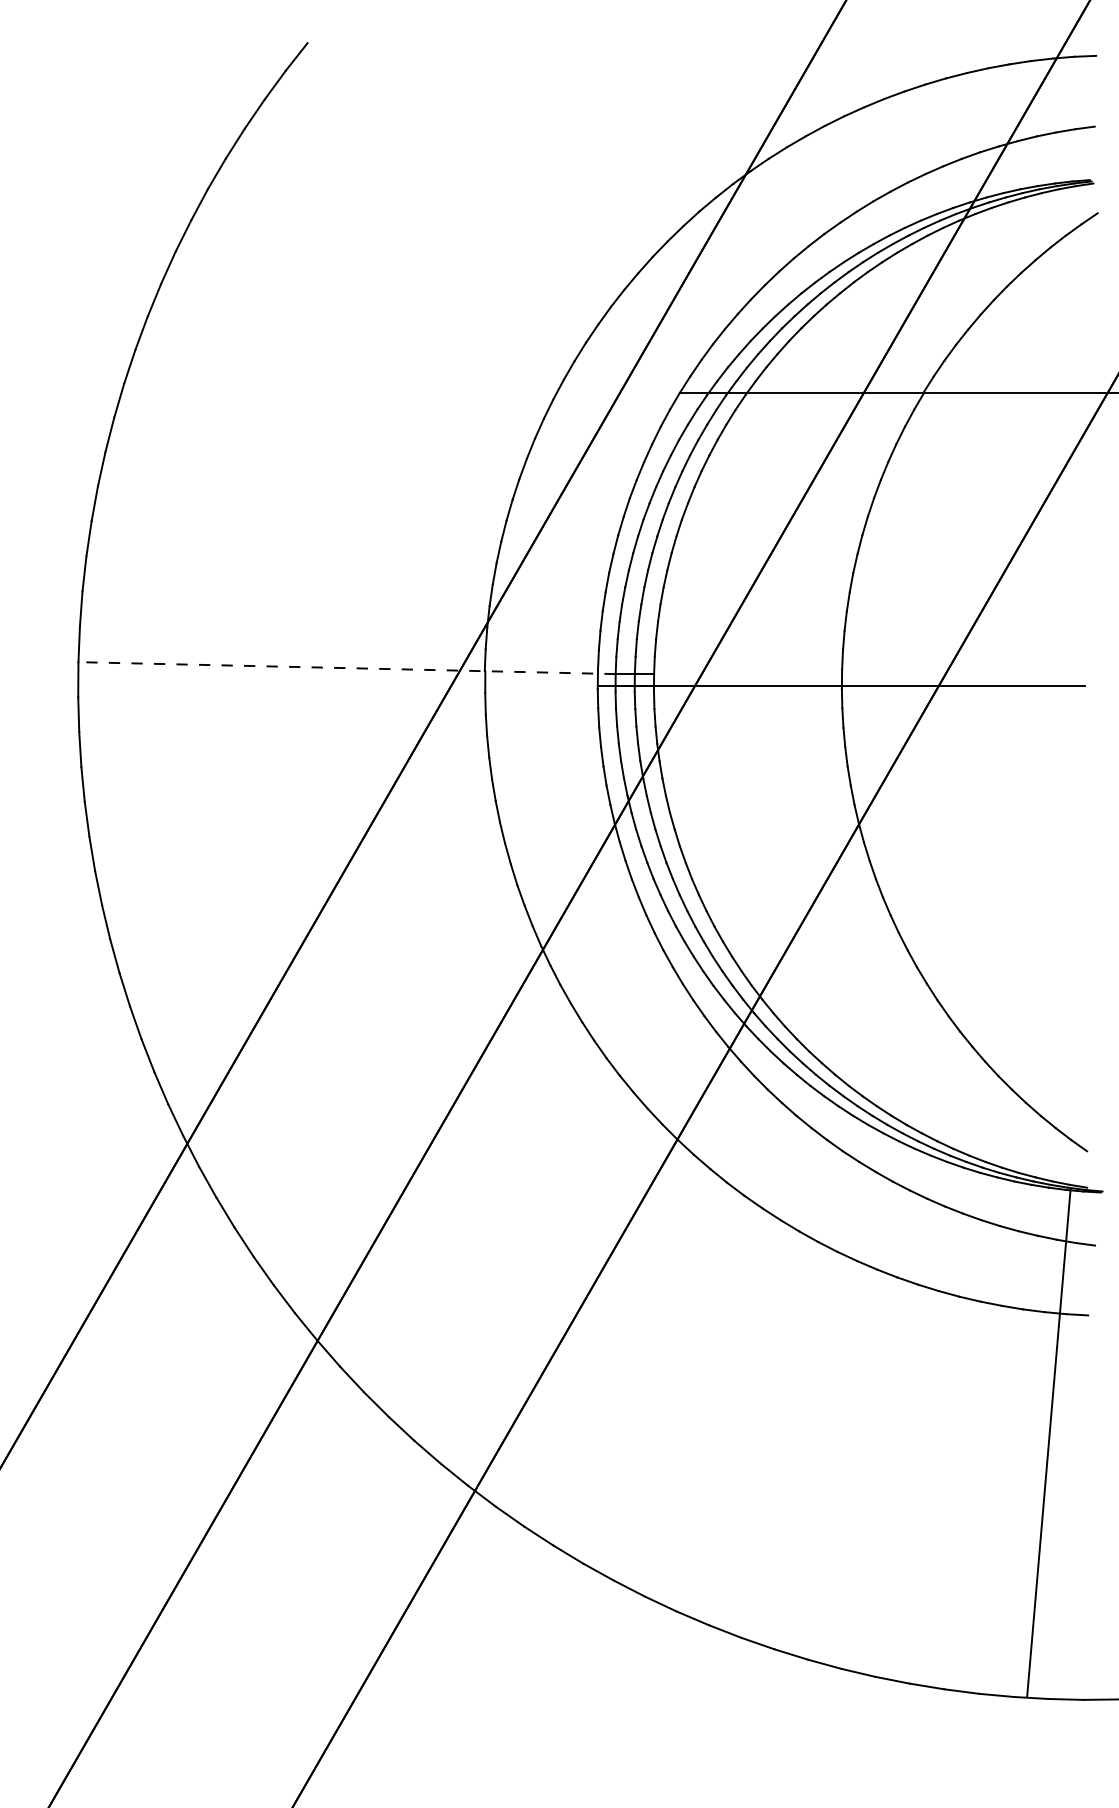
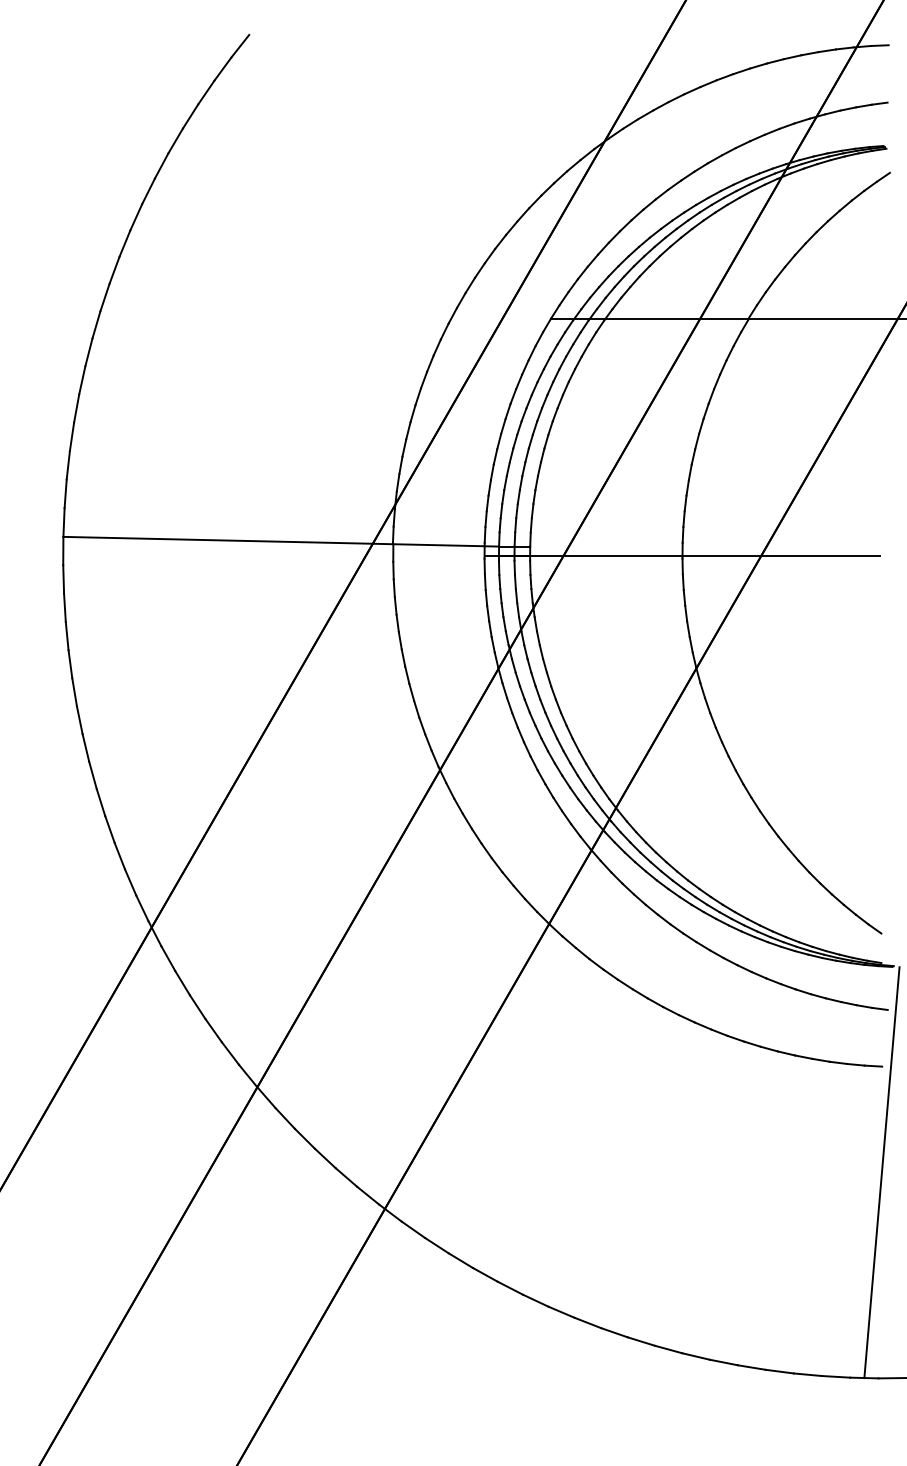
line: (347, 668) -> (281, 542), dashed -> solid
line: (1048, 1442) -> (881, 1172), moved

